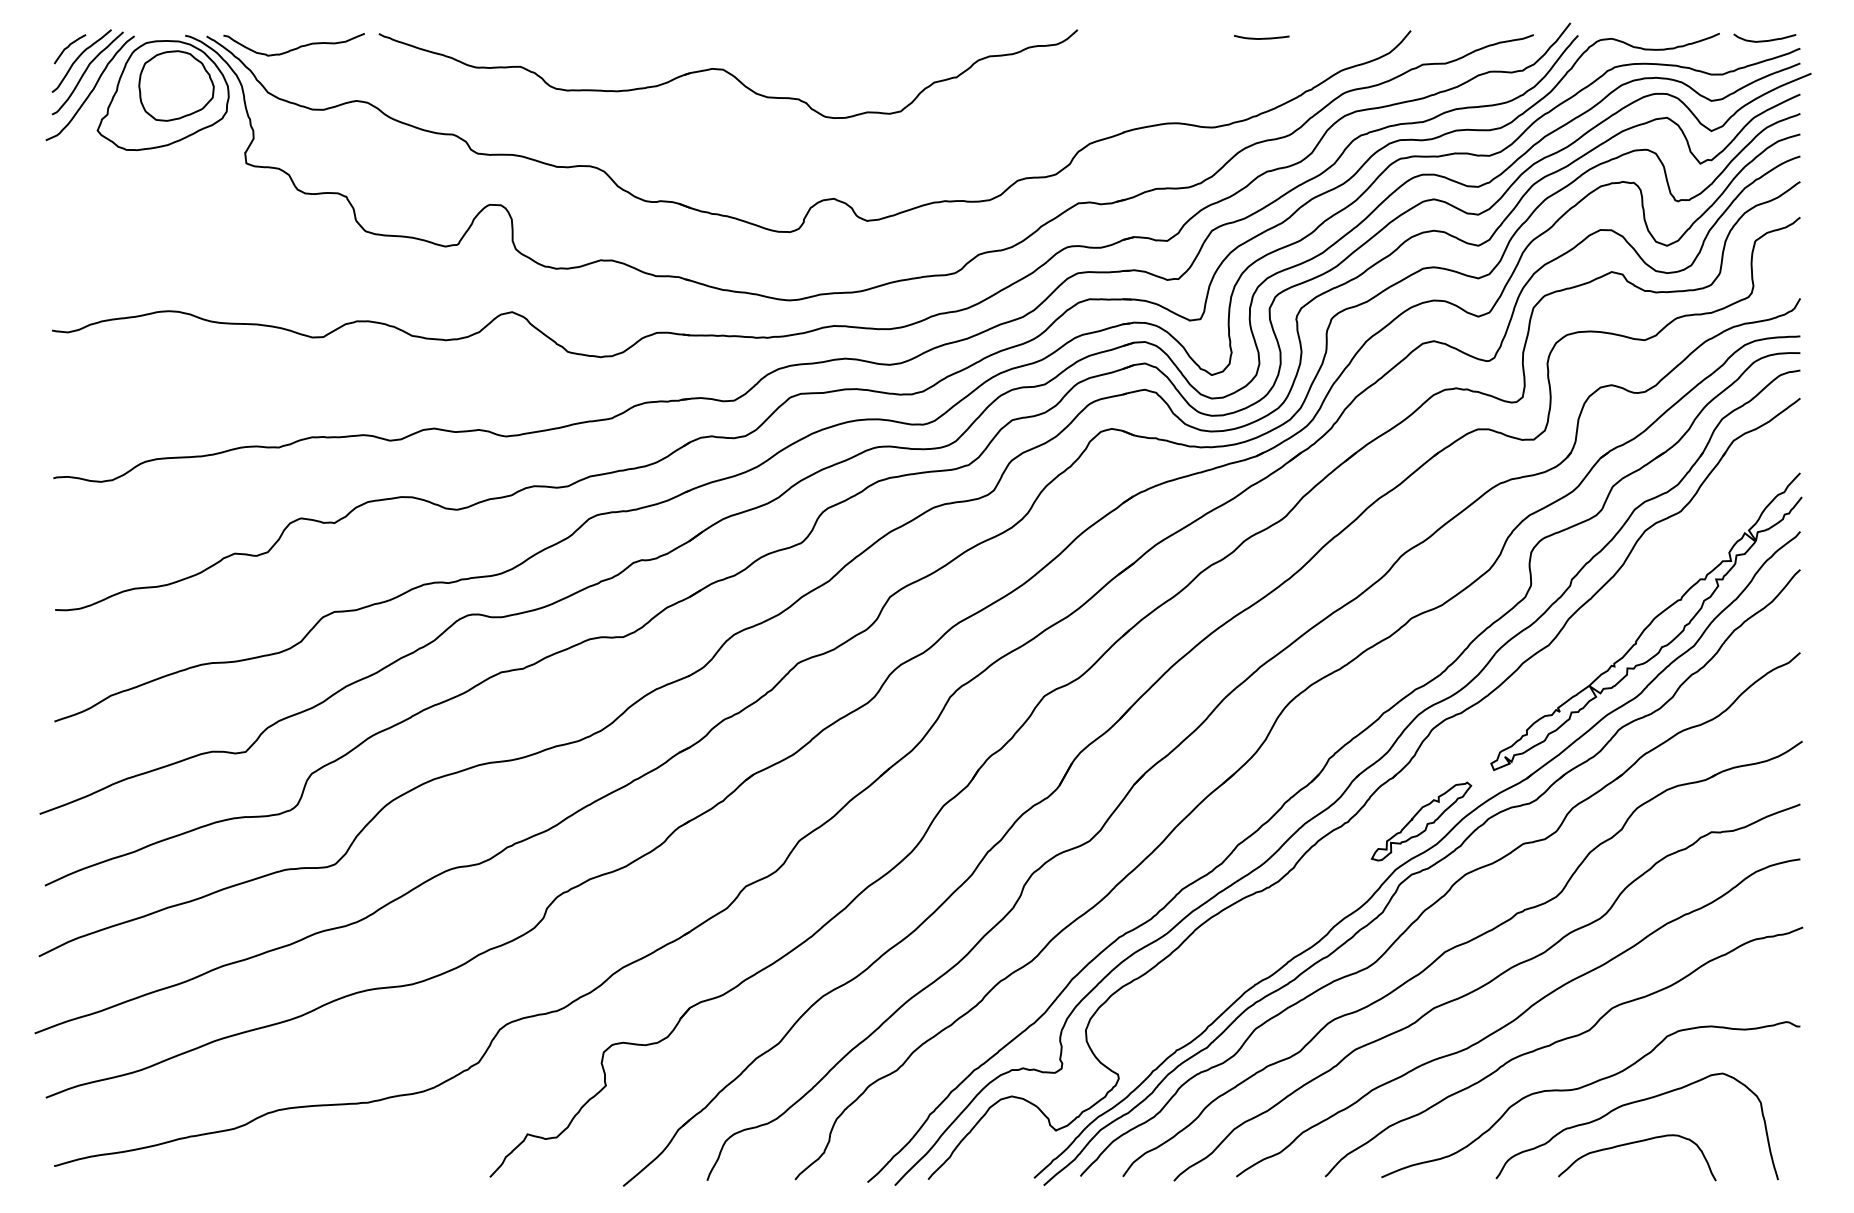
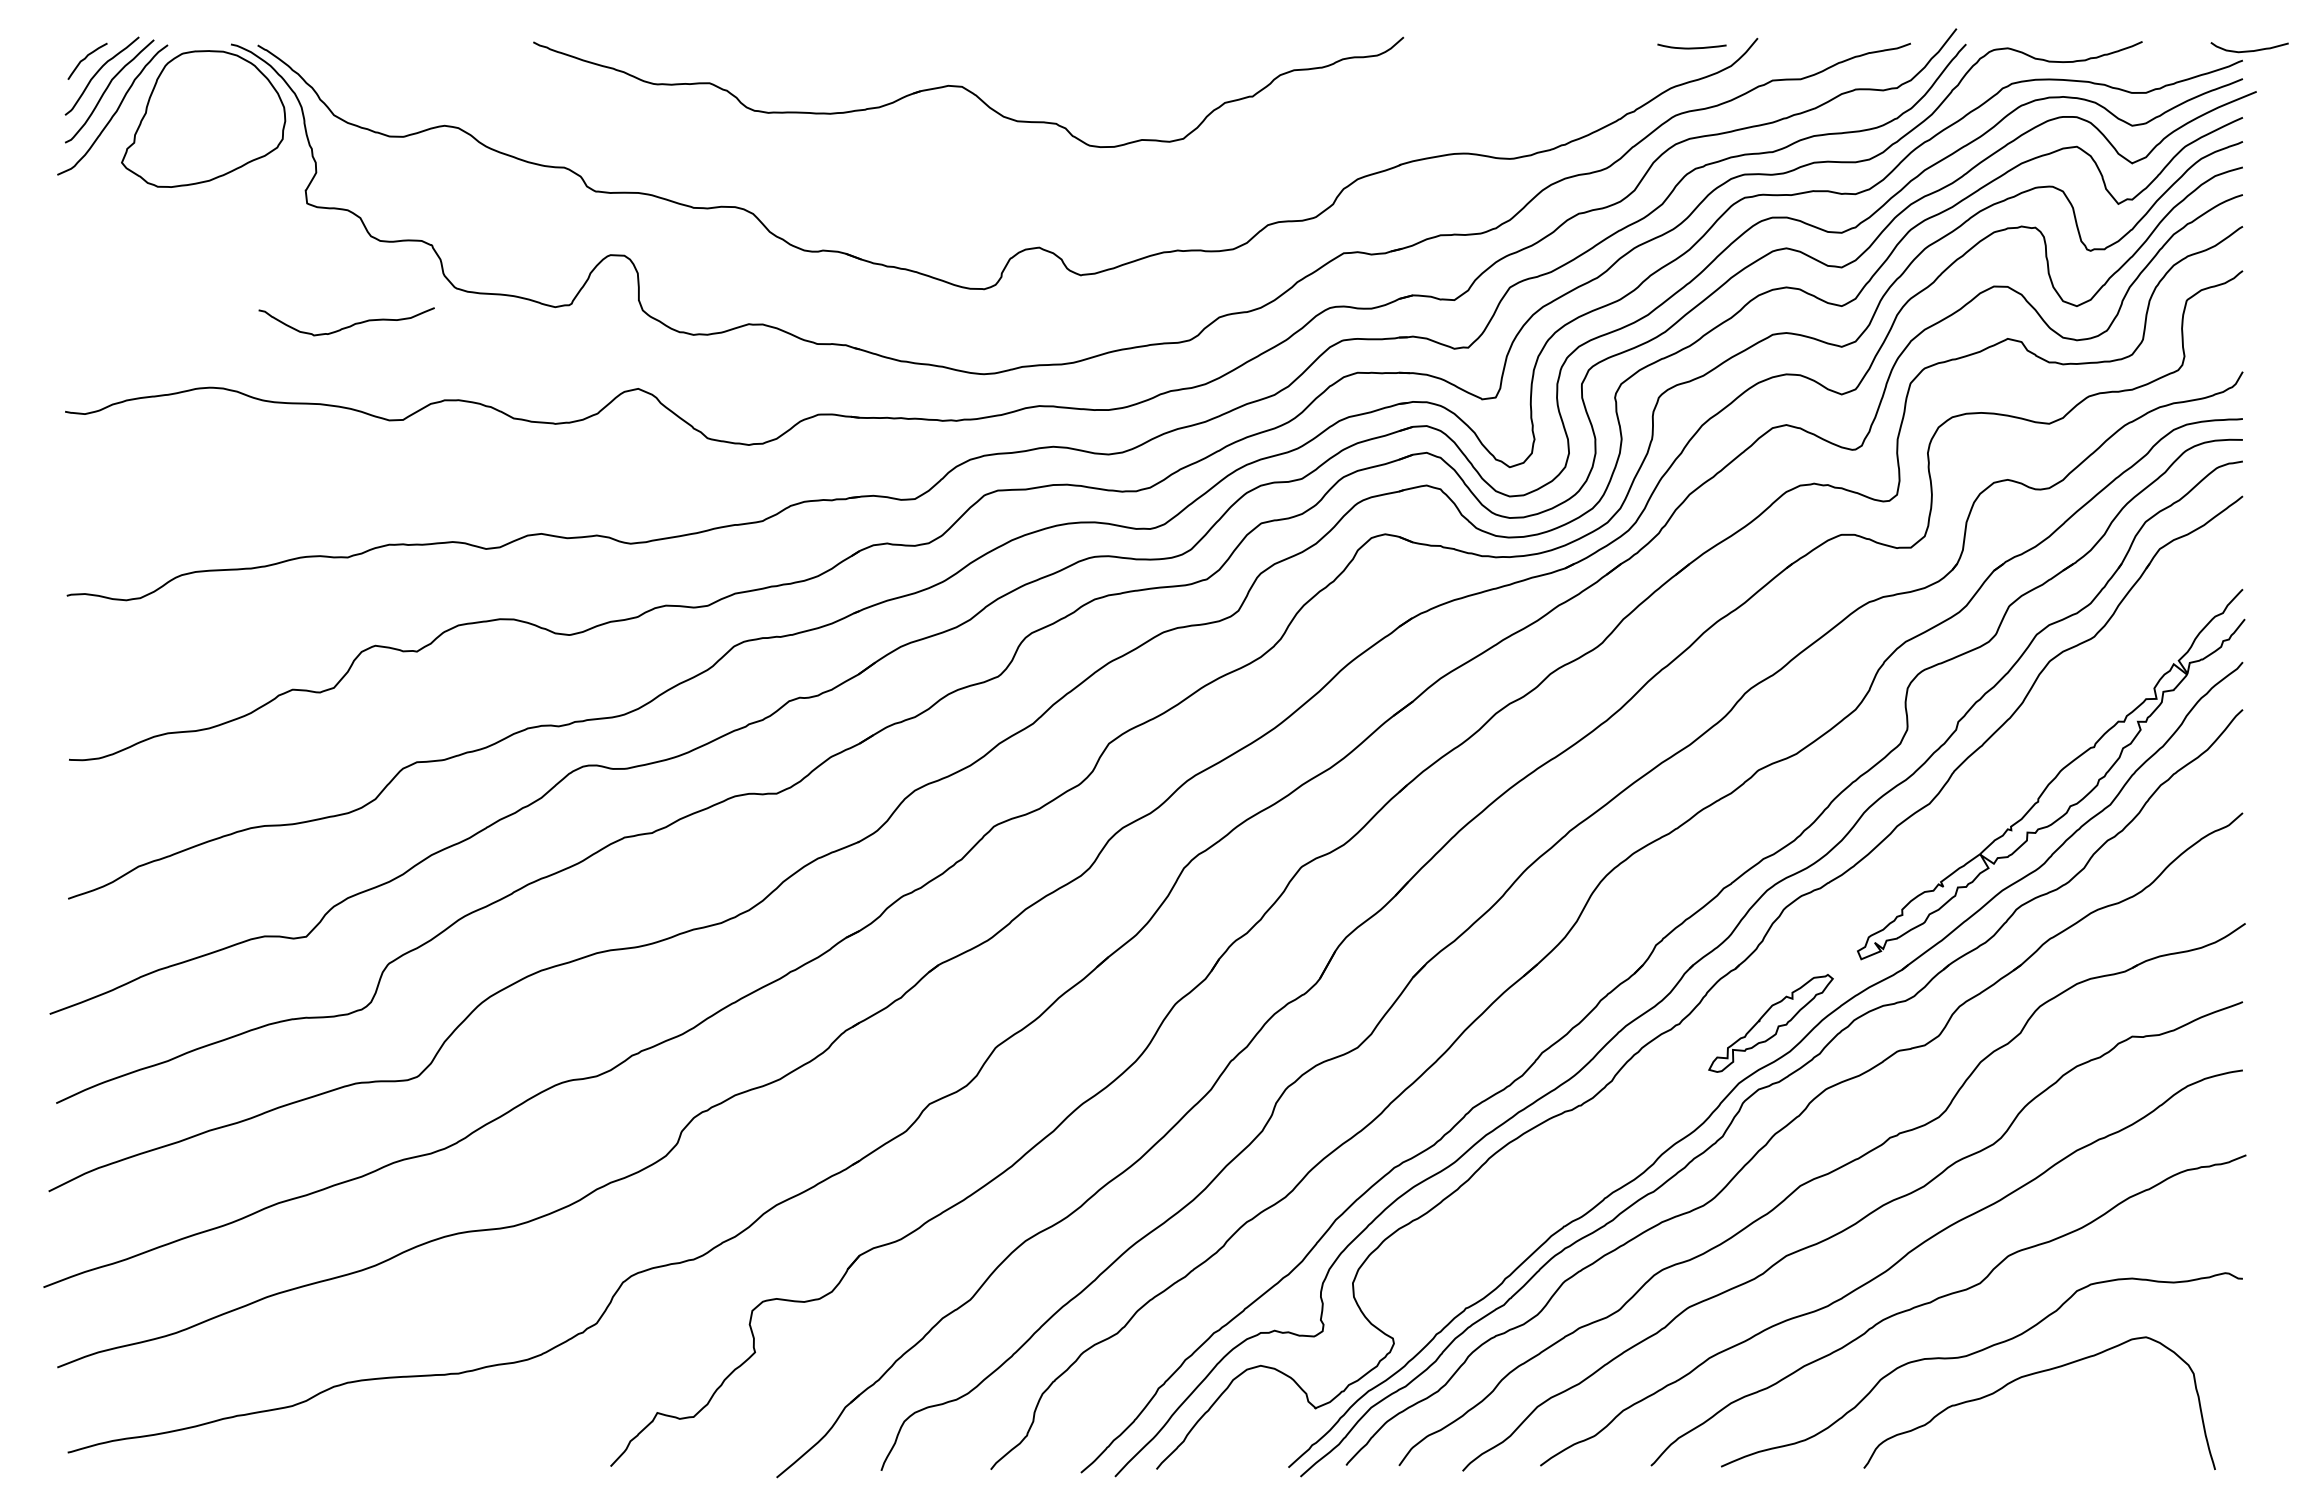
curve: (1261, 38) -> (1691, 47), moved
curve: (1764, 40) -> (2249, 50), moved
curve: (296, 47) -> (349, 325), moved
part: (728, 73) -> (968, 91), moved
part: (175, 85) -> (219, 106), removed
curve: (1633, 1143) -> (2035, 1424), removed

